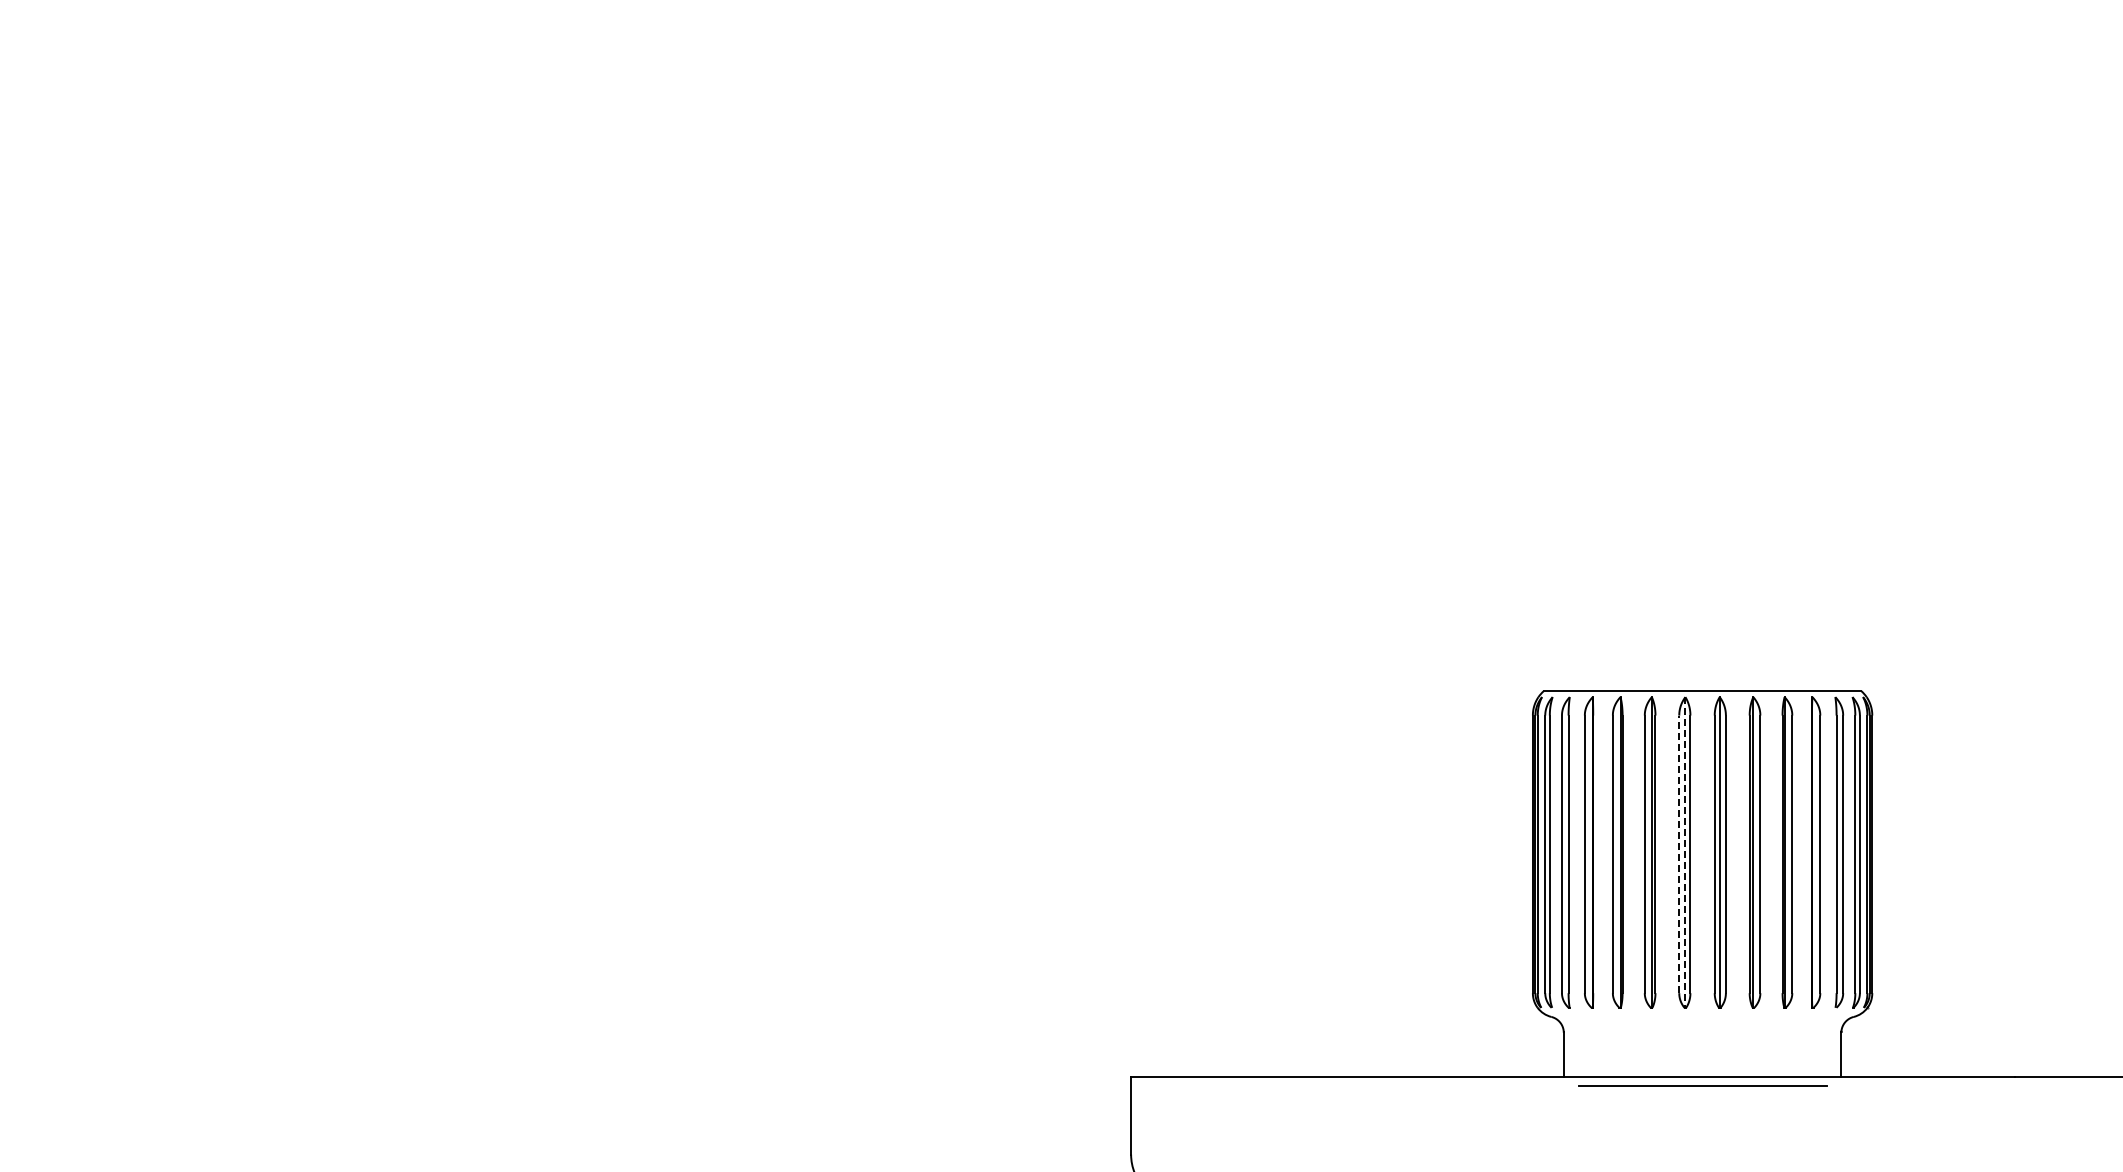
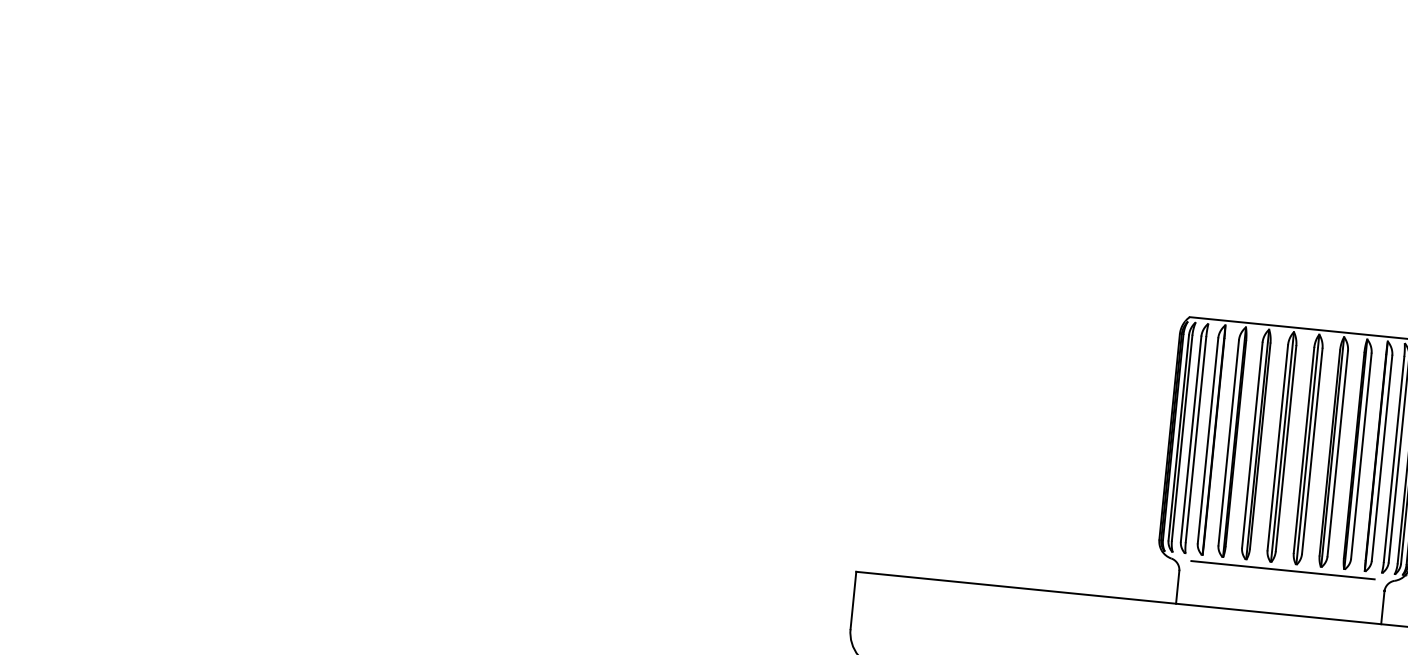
line: (1685, 852) -> (1282, 446), dashed -> solid
line: (1679, 854) -> (1277, 447), dashed -> solid
line: (1702, 1085) -> (1282, 570), moved

